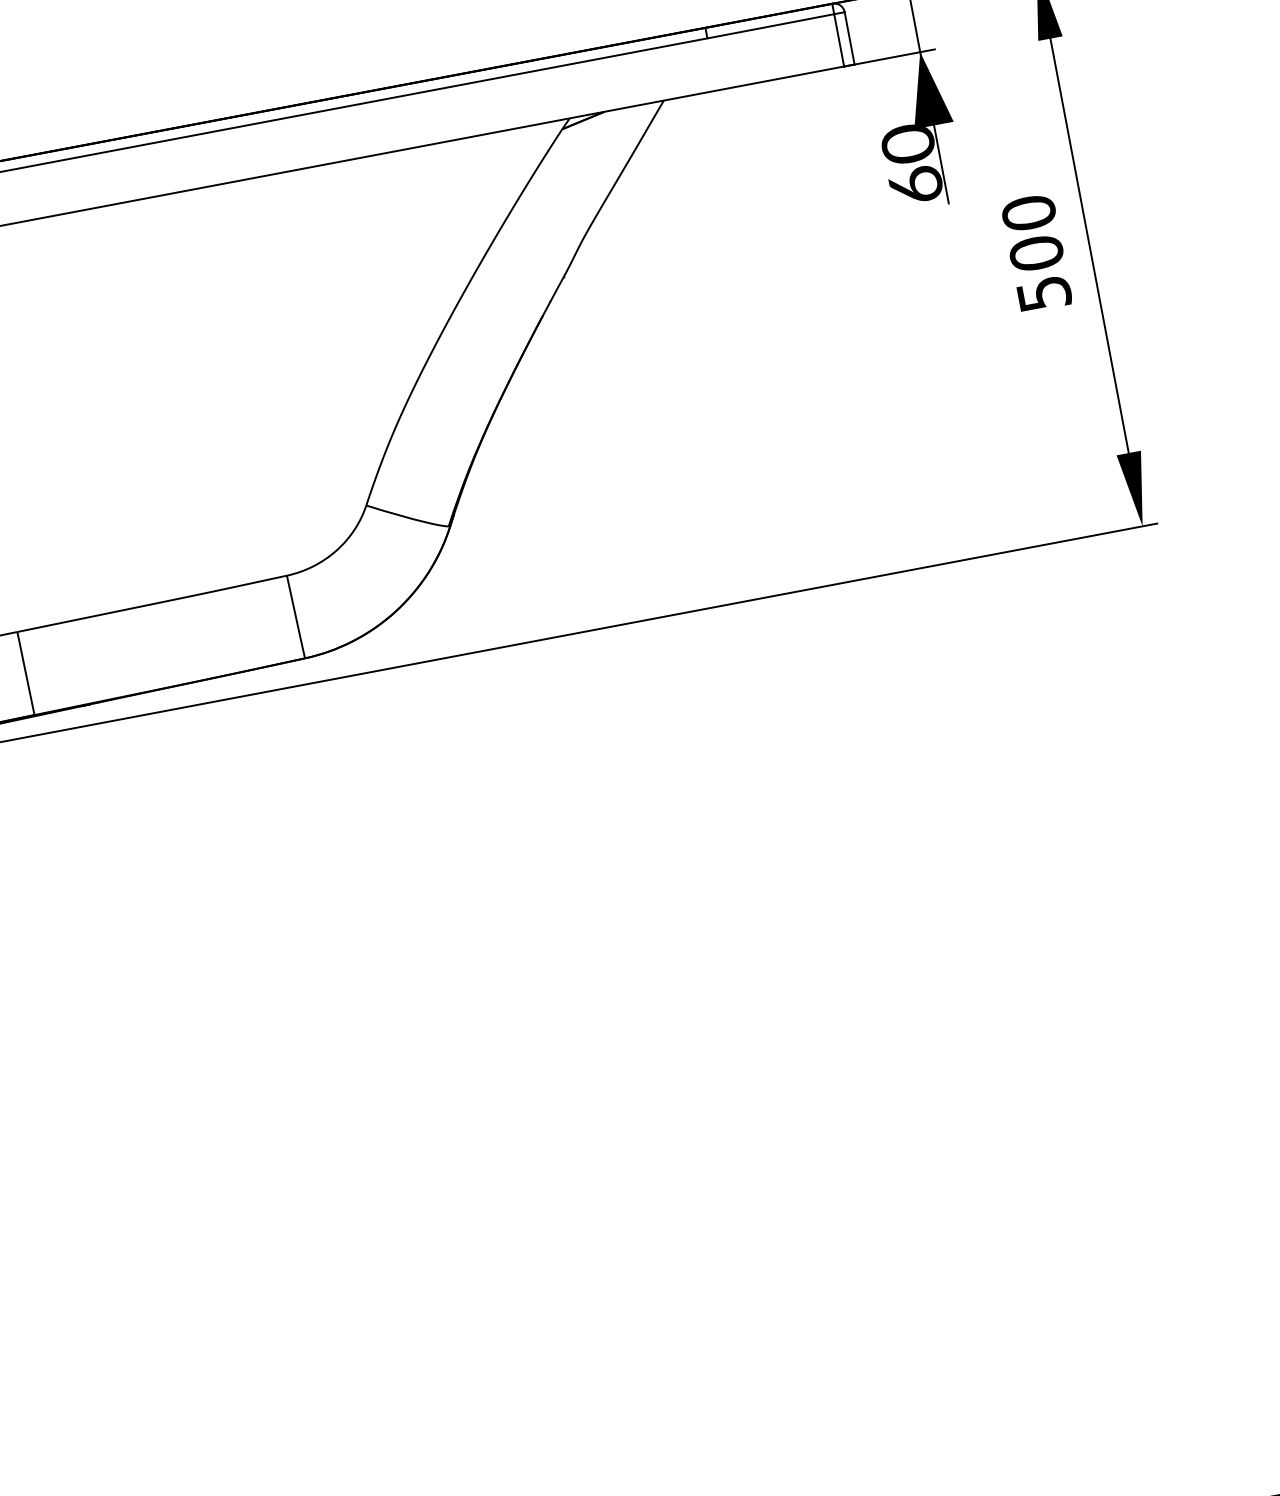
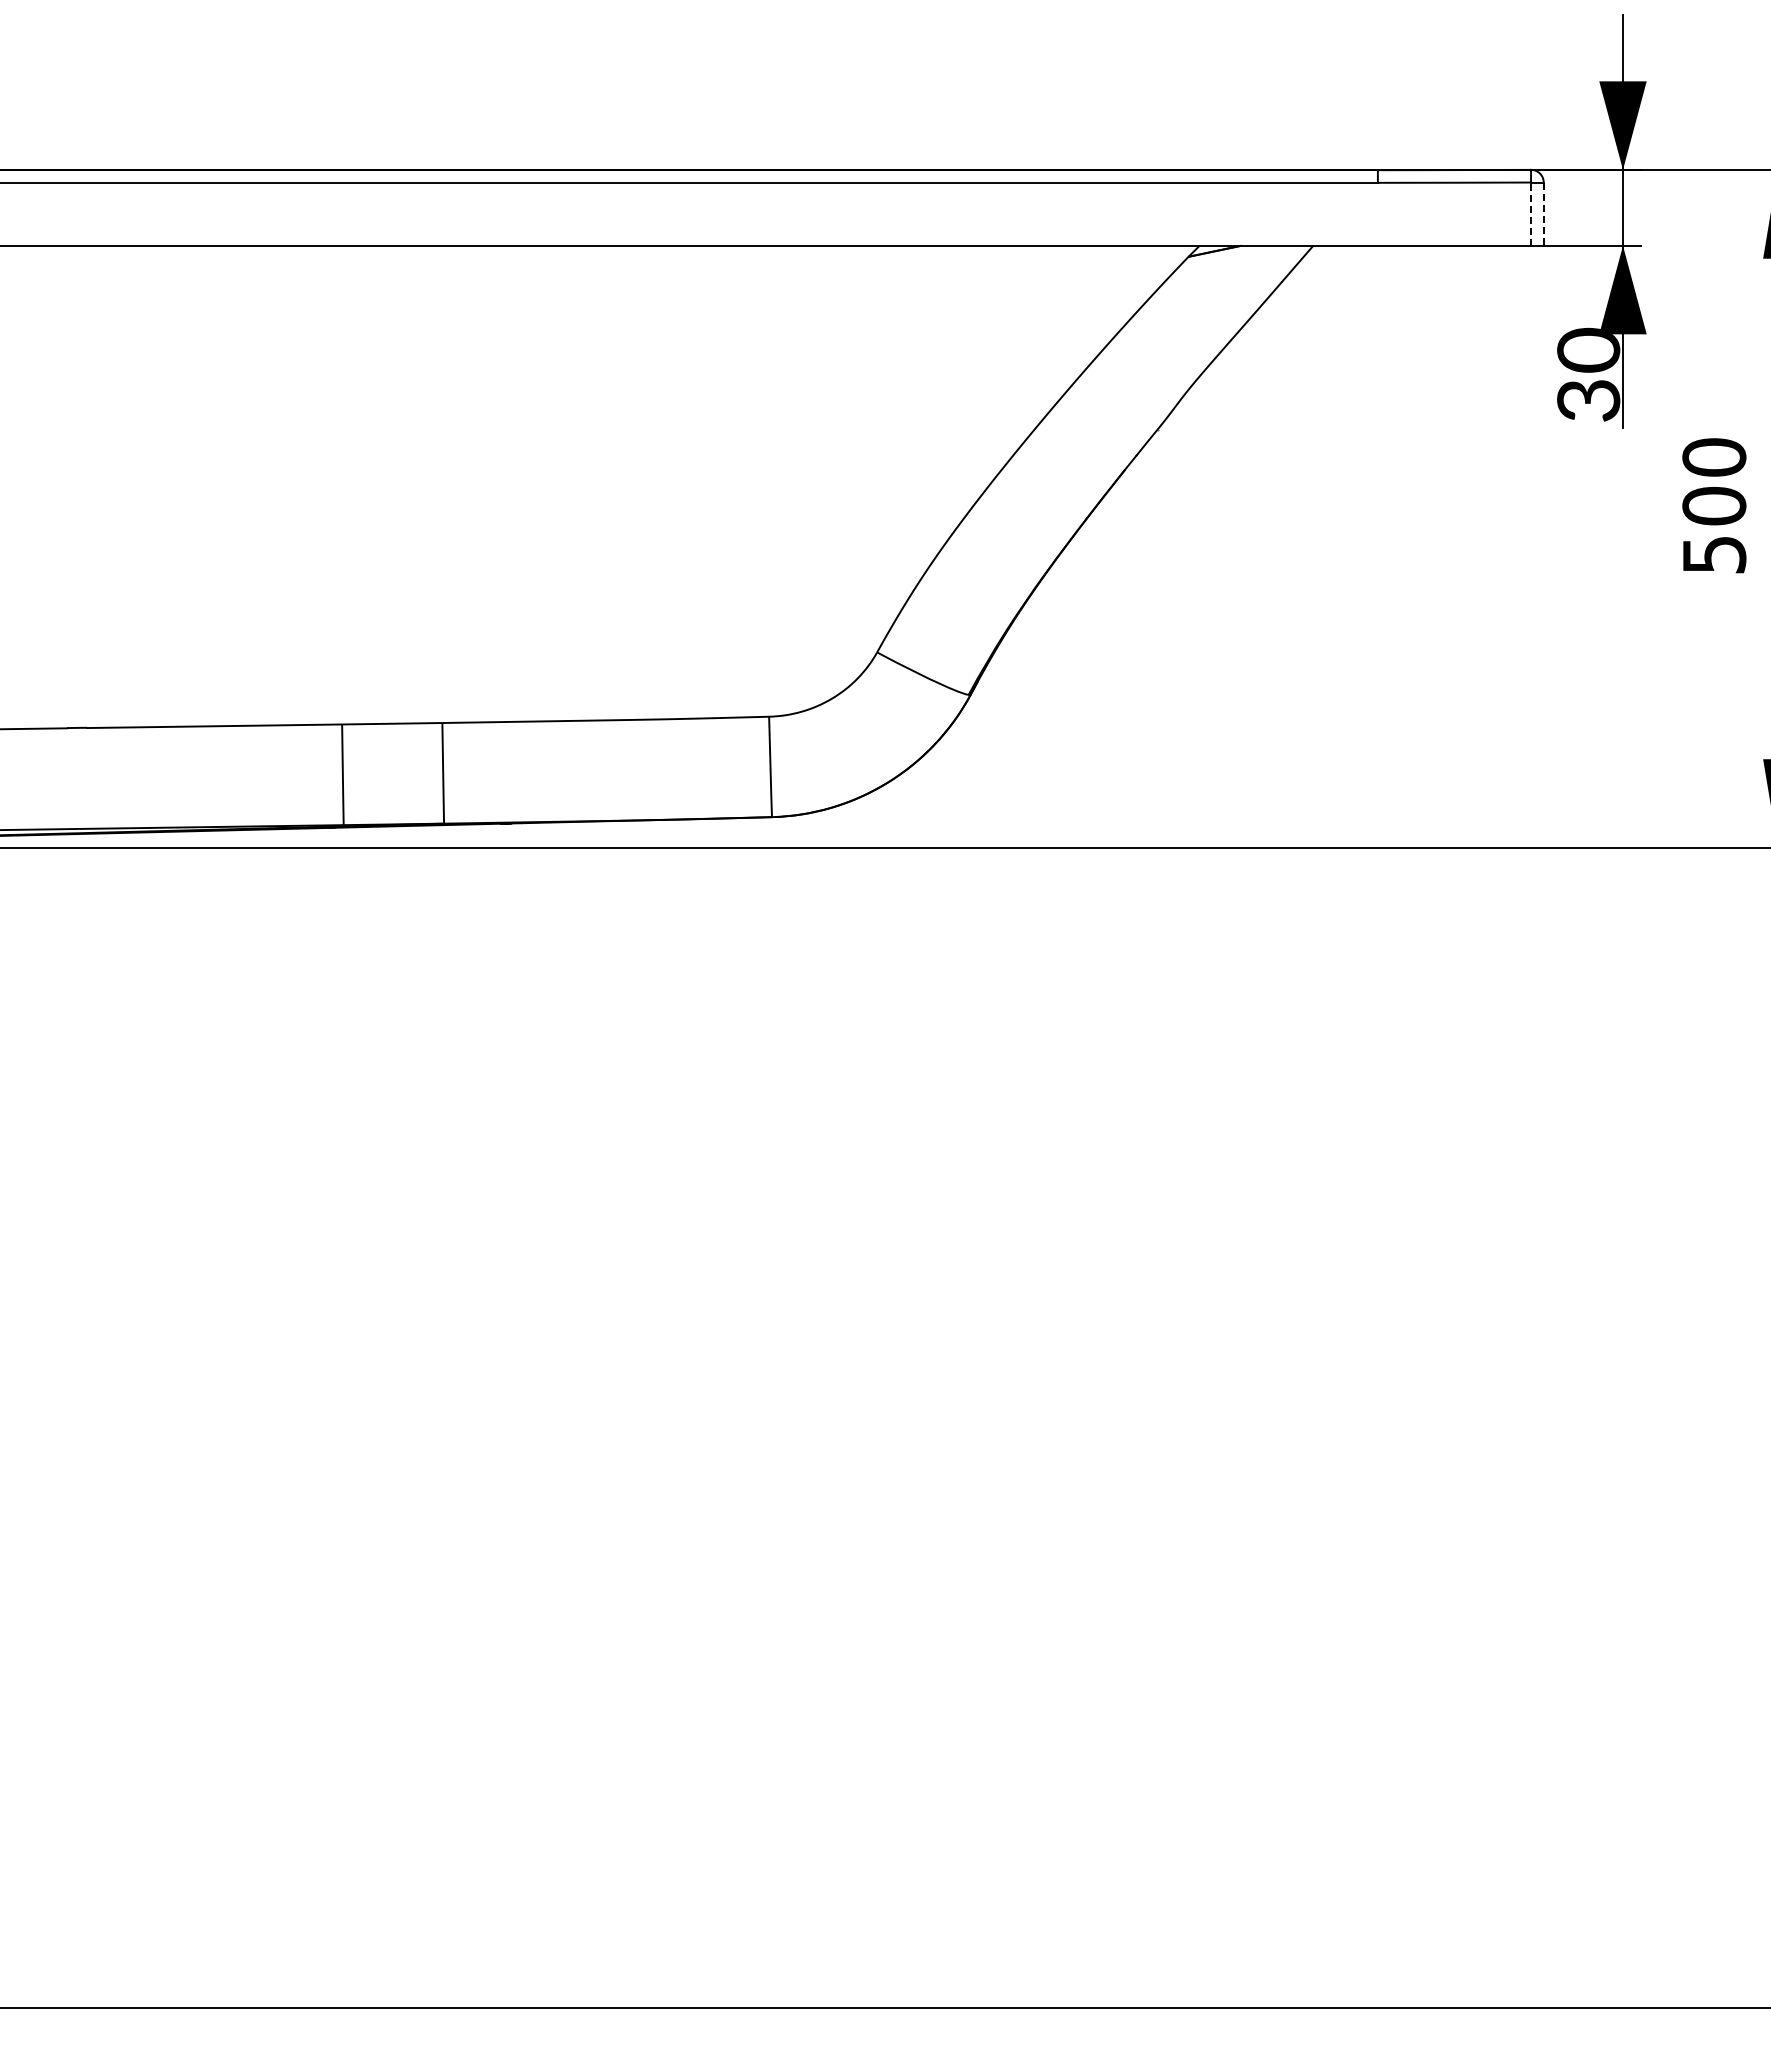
line: (849, 38) -> (1543, 214), solid -> dashed
line: (839, 40) -> (1531, 214), solid -> dashed
text: (915, 185) -> (1588, 400), 60 -> 30

